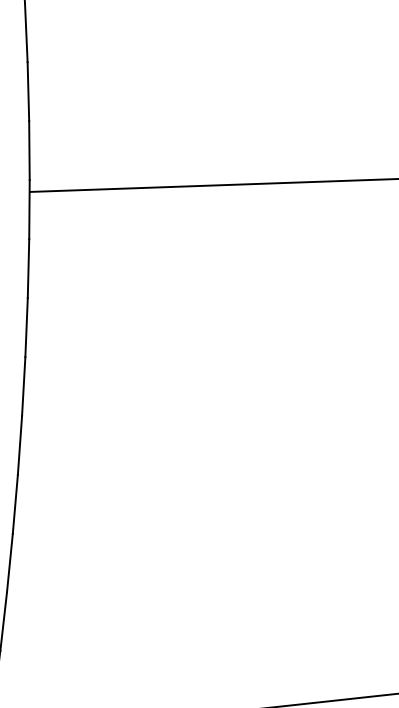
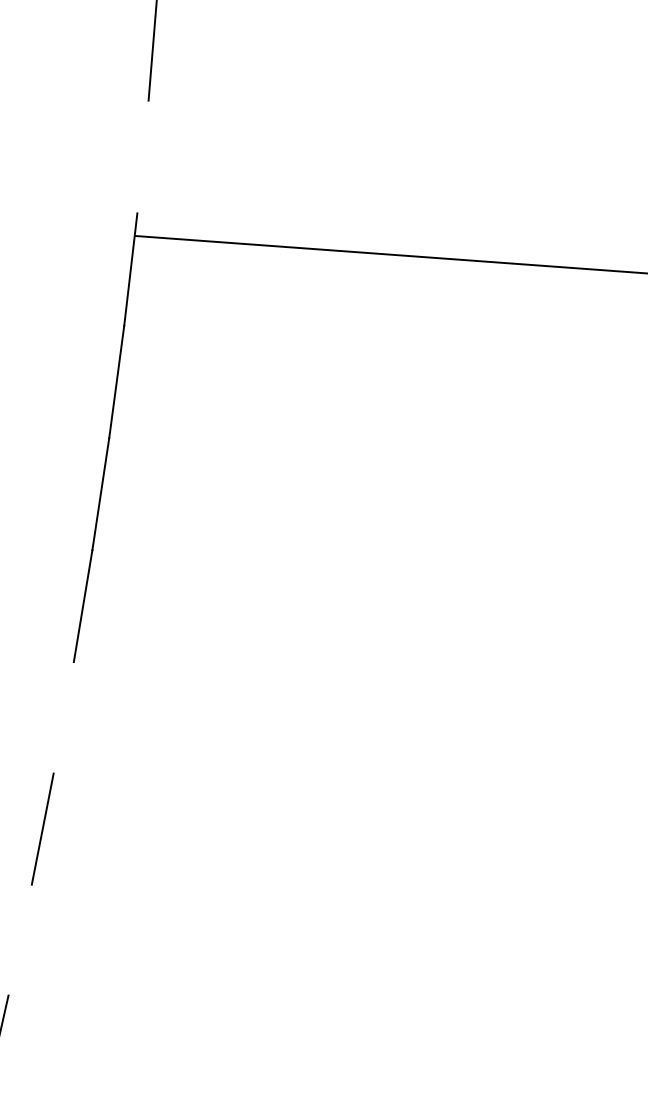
line: (29, 150) -> (143, 156), removed
line: (19, 445) -> (62, 717), removed
line: (9, 562) -> (19, 939), removed

